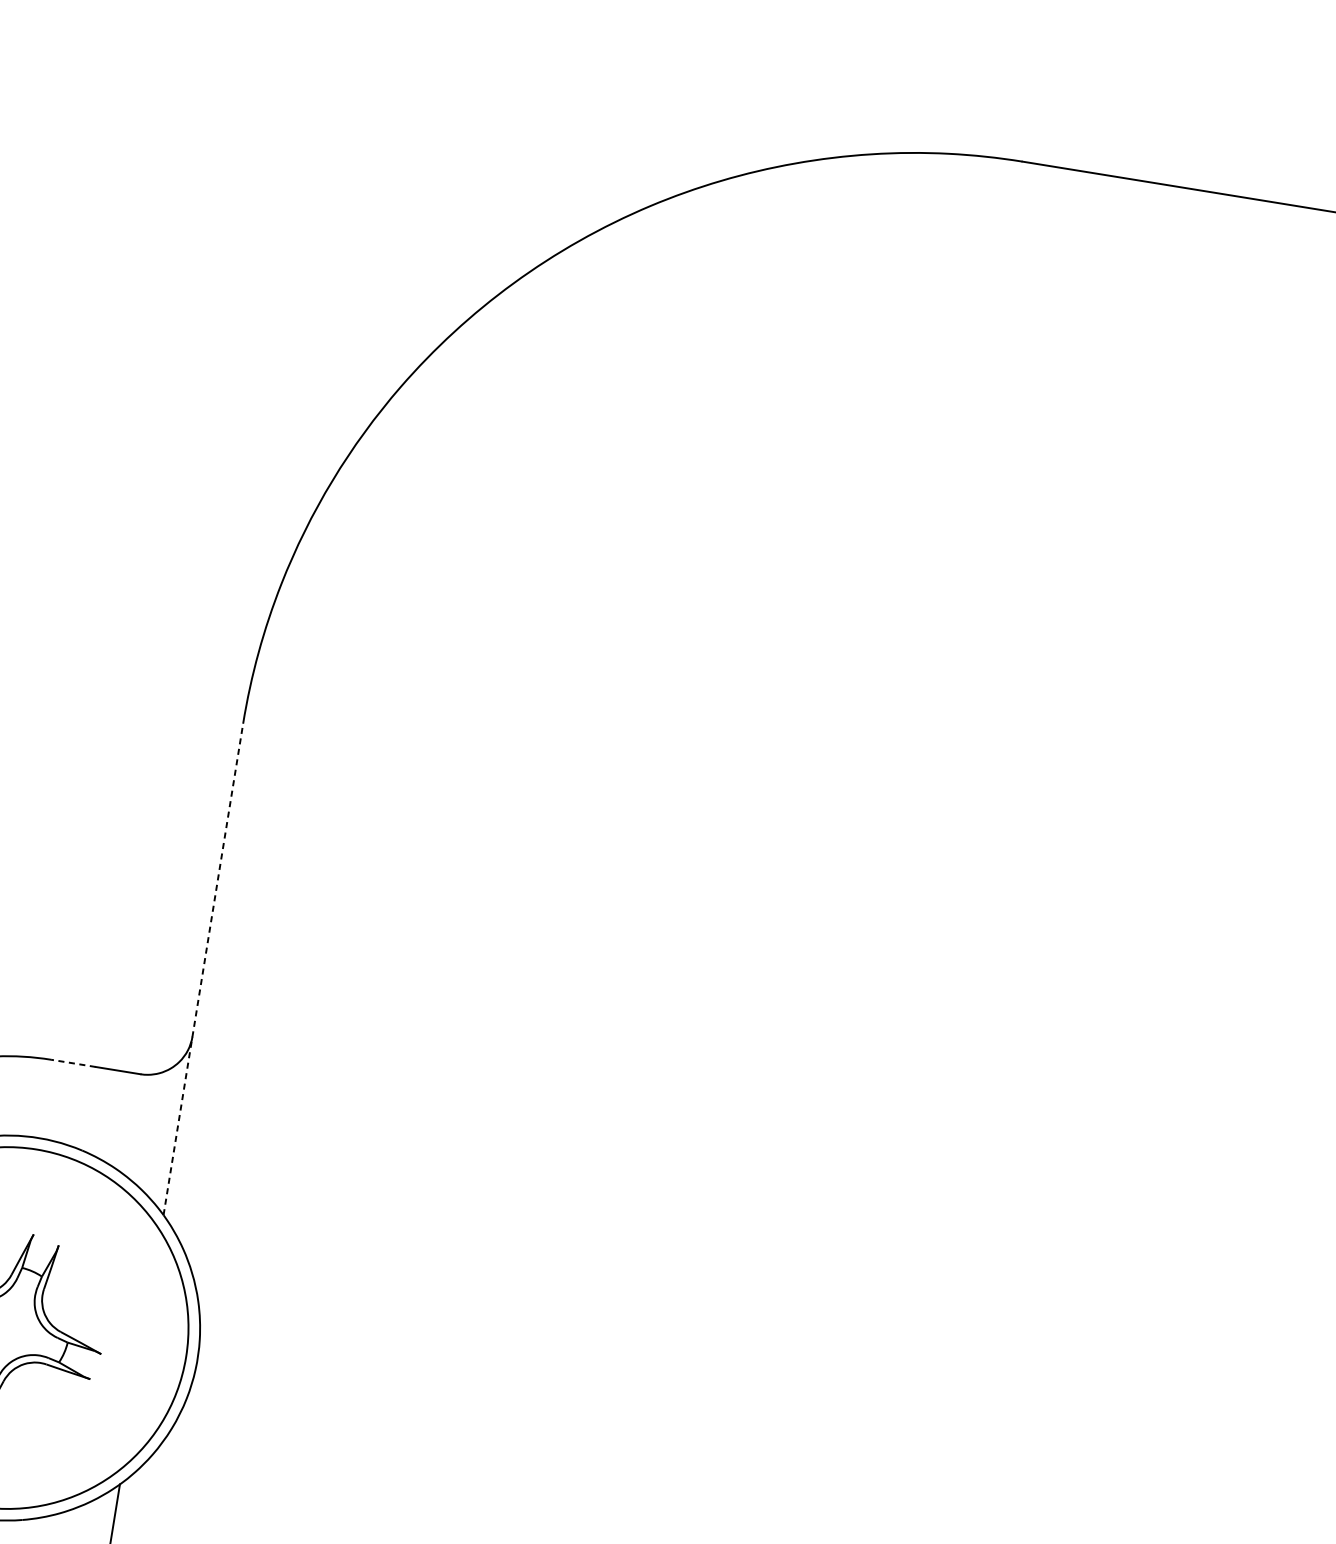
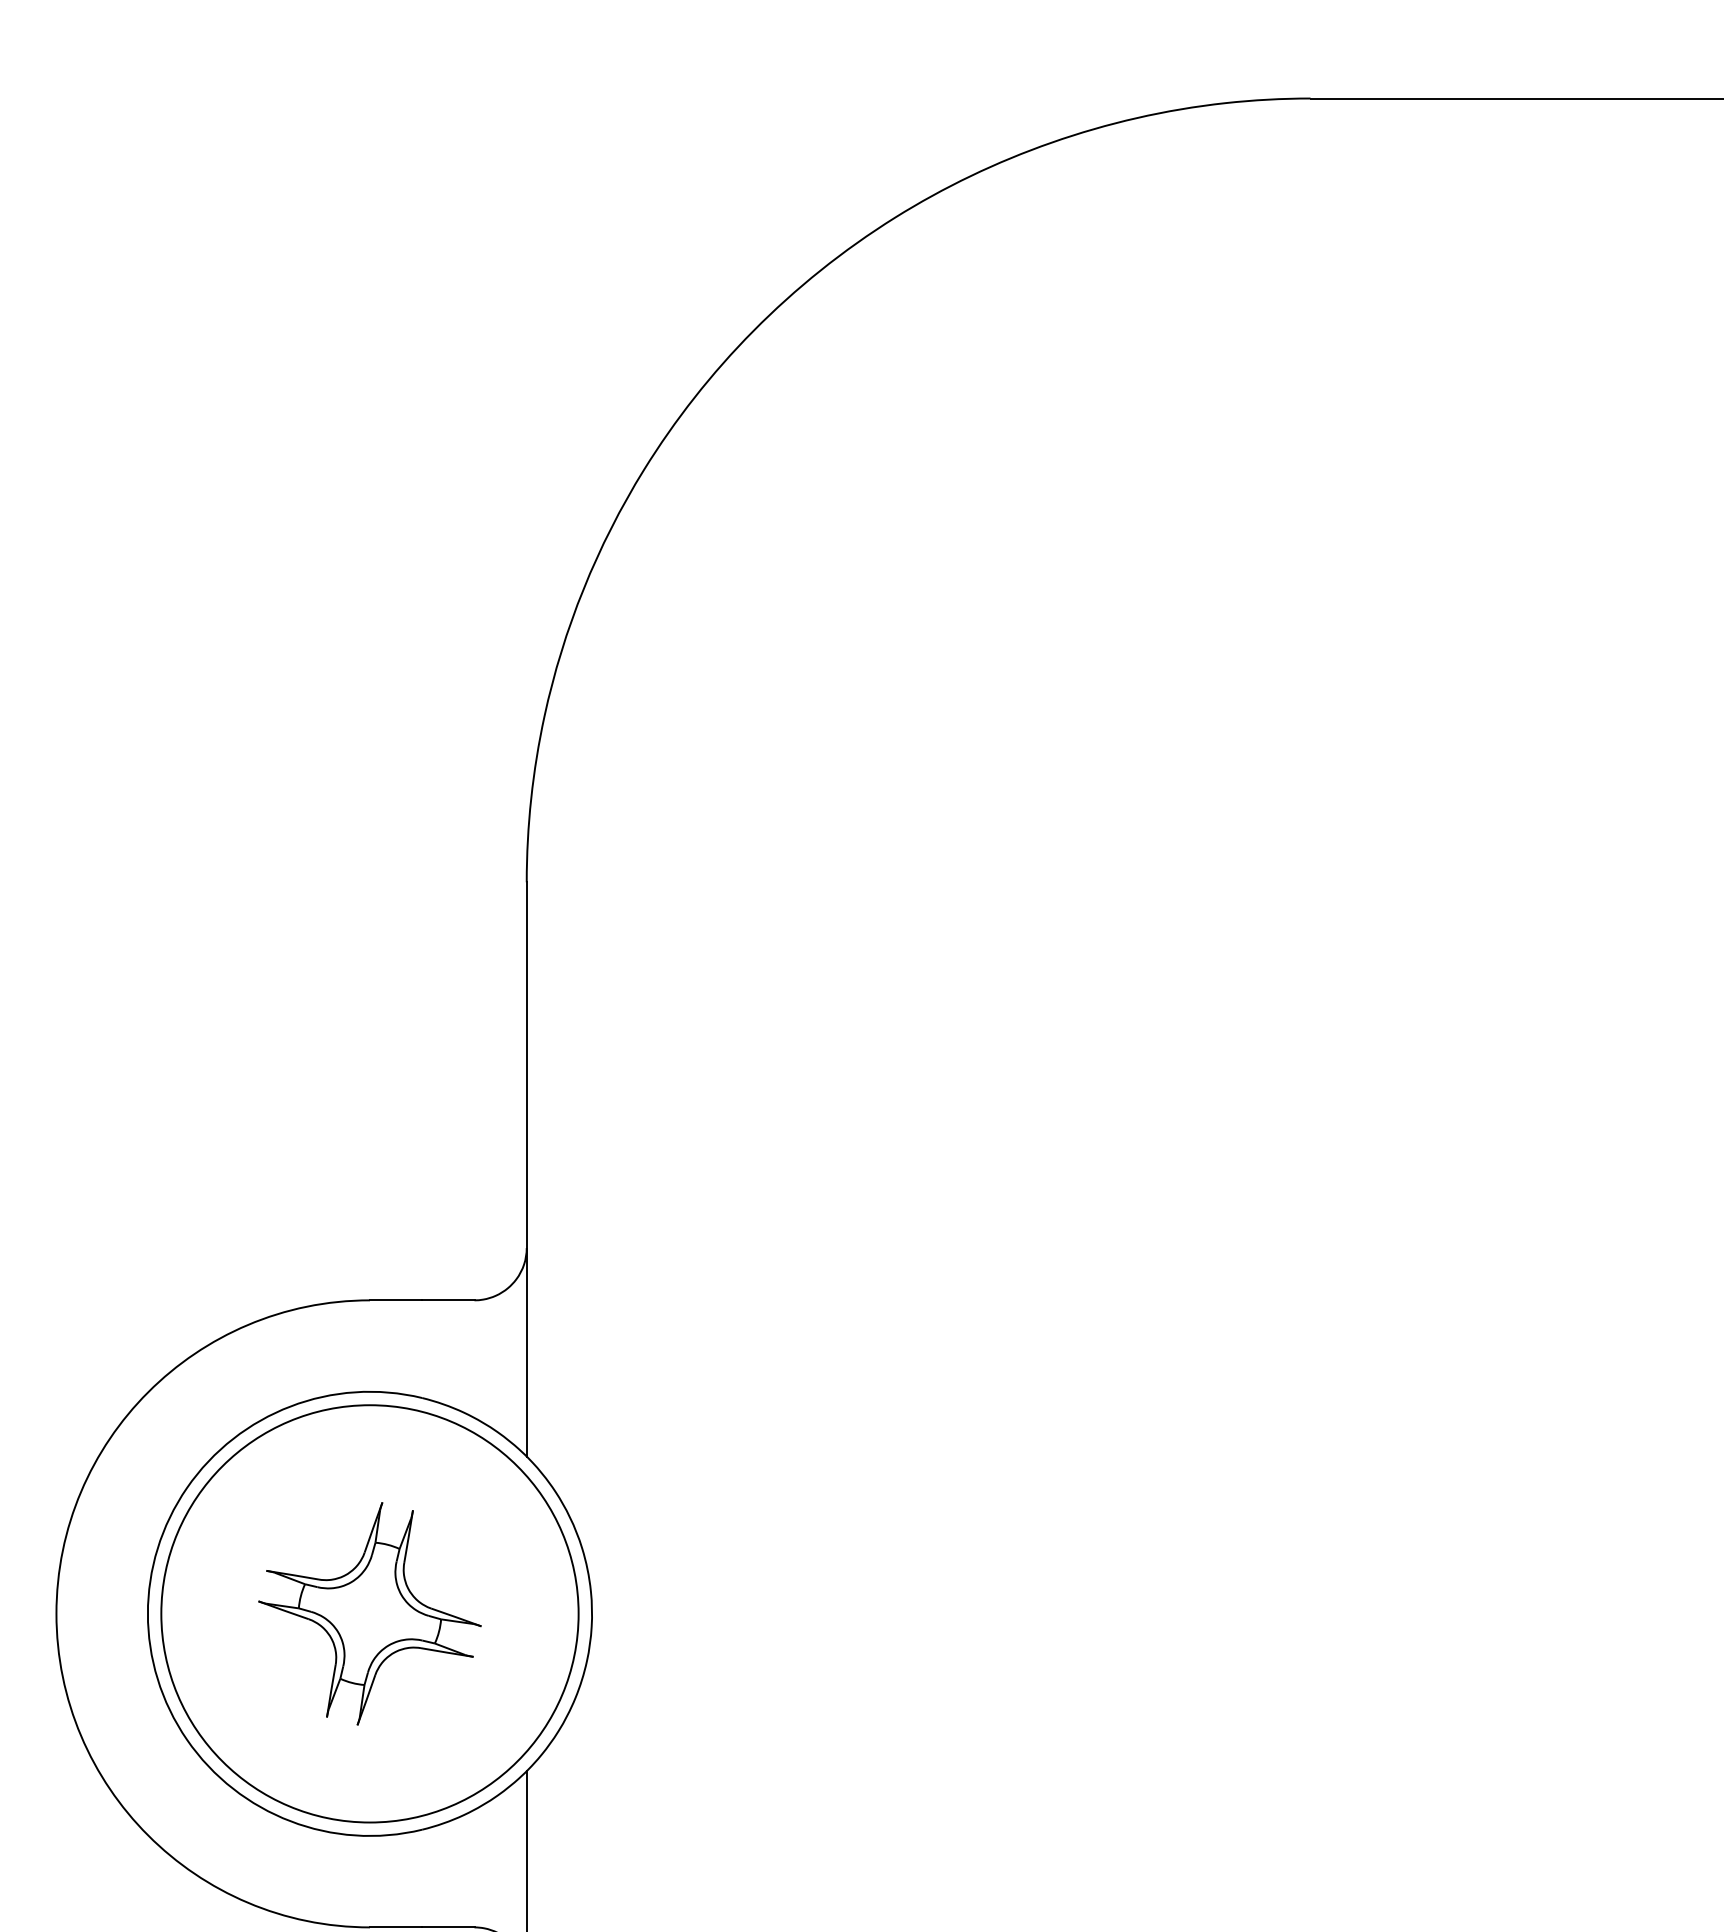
line: (203, 968) -> (526, 1168), dashed -> solid
line: (72, 1063) -> (395, 1300), dashed -> solid

